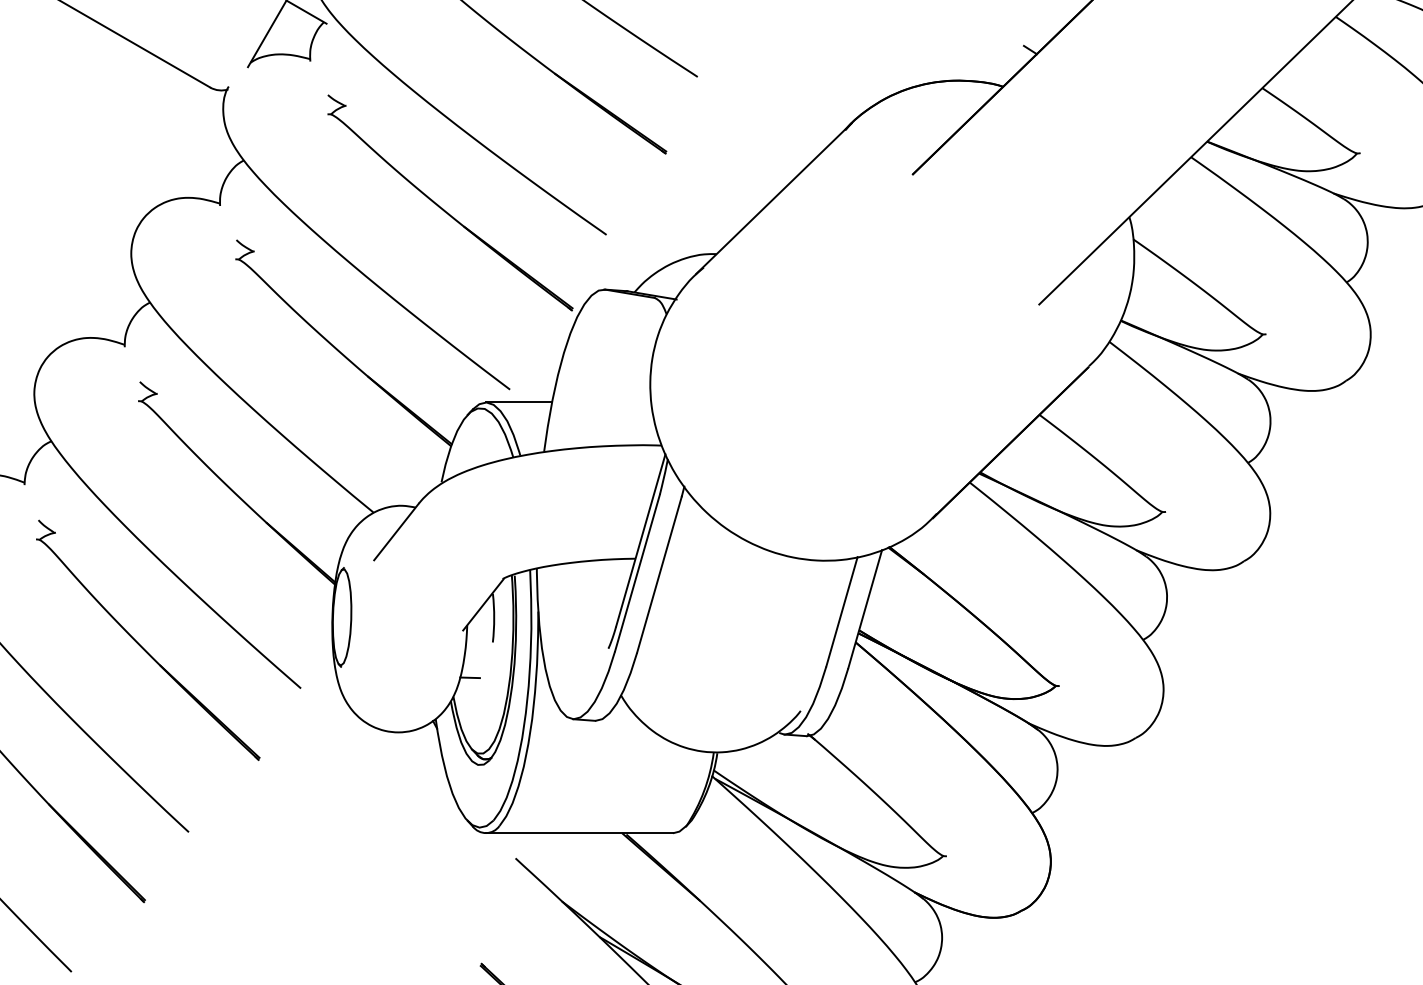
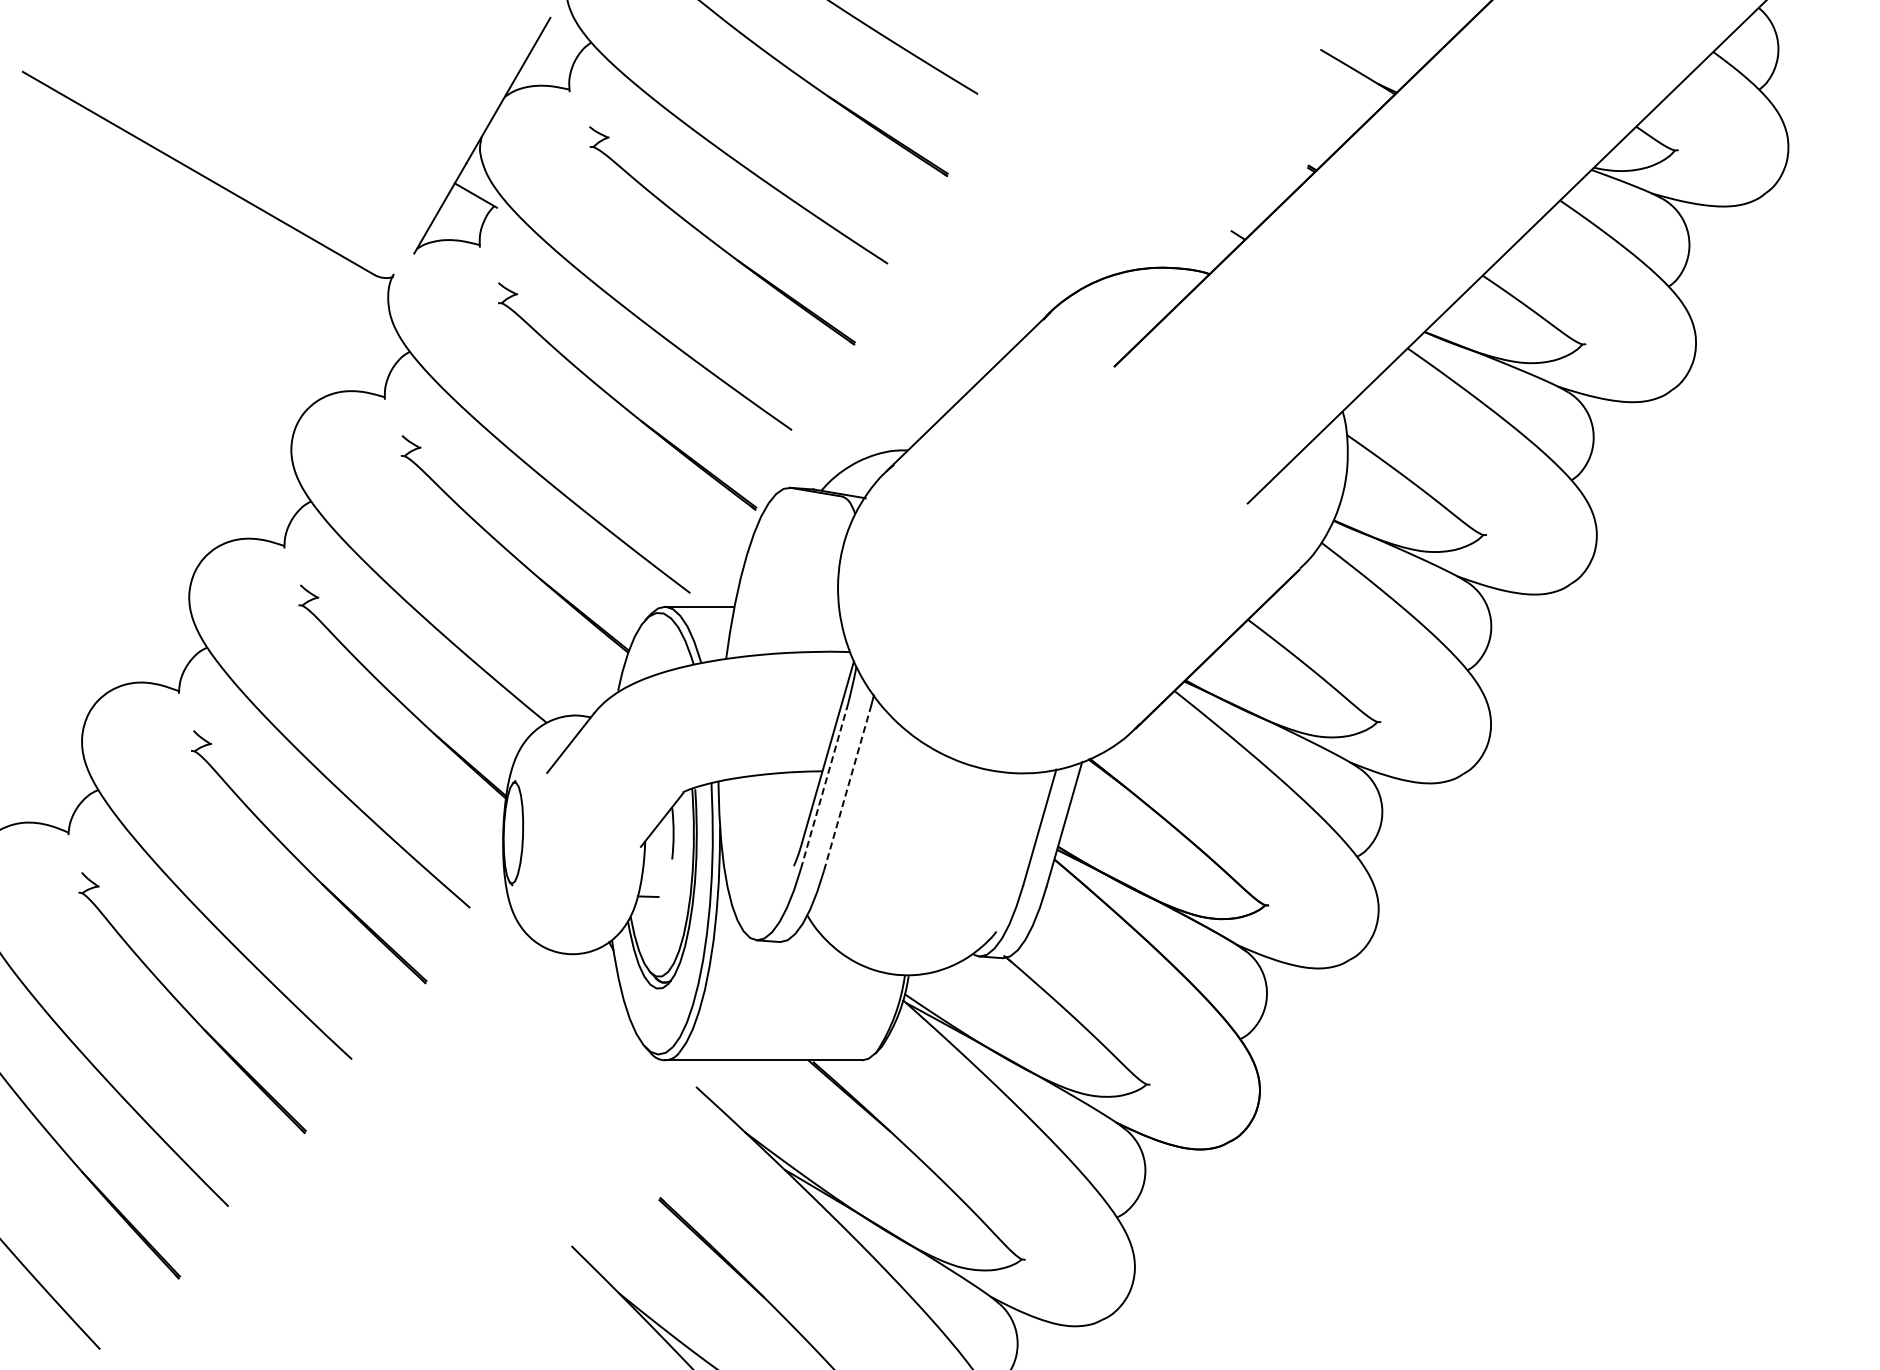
line: (637, 573) -> (824, 786), solid -> dashed
line: (659, 575) -> (847, 788), solid -> dashed

